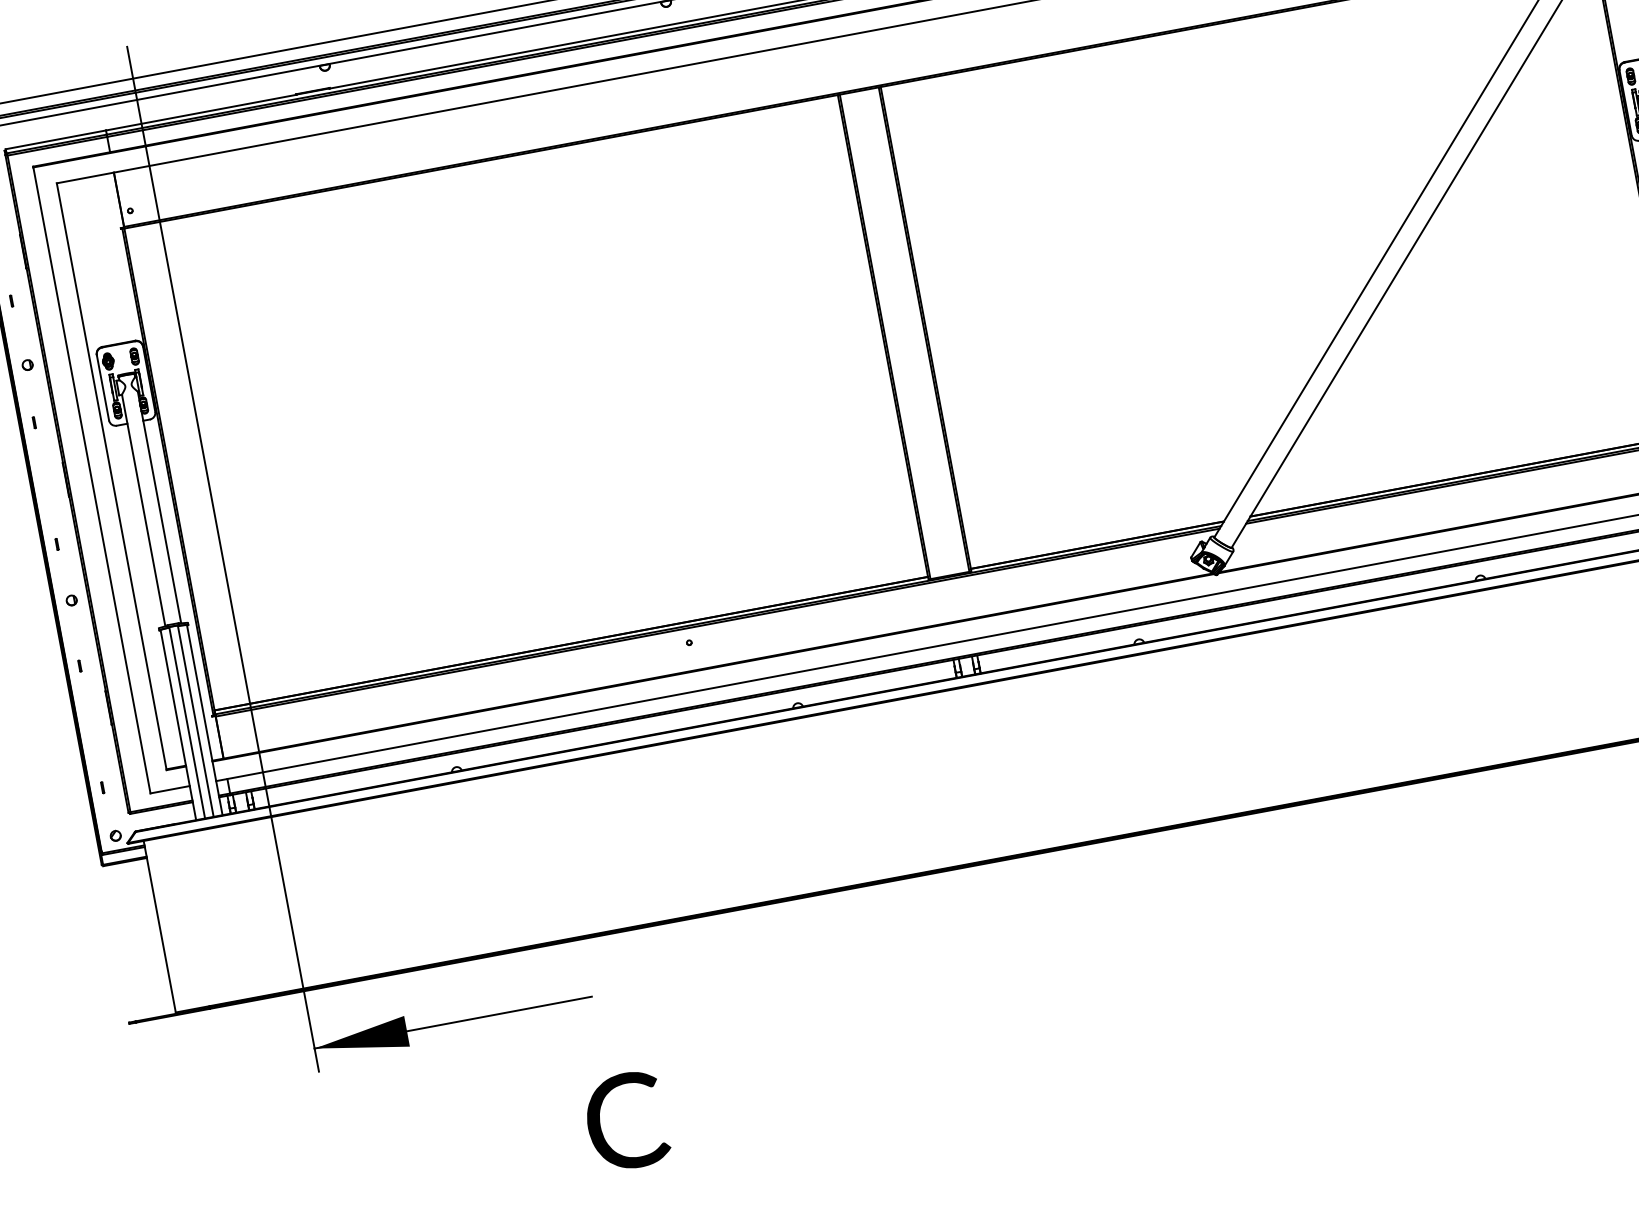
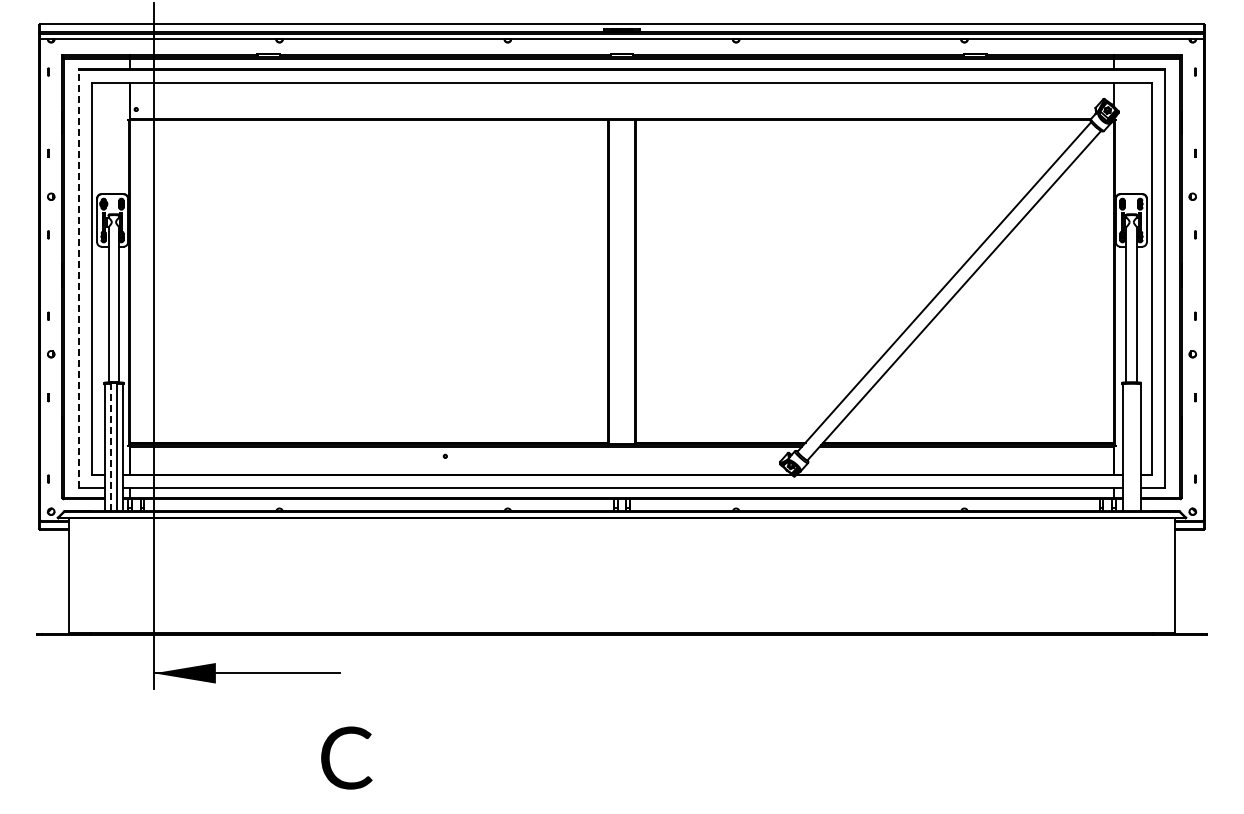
line: (91, 479) -> (78, 278), solid -> dashed
line: (187, 723) -> (111, 447), solid -> dashed

